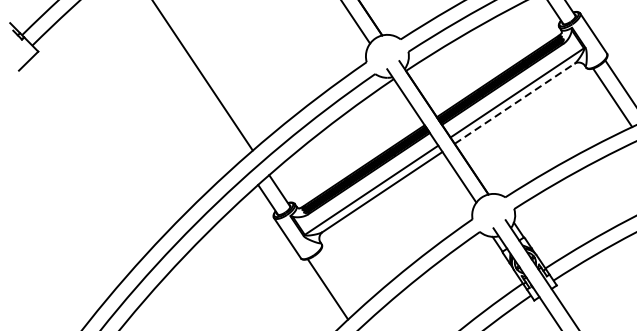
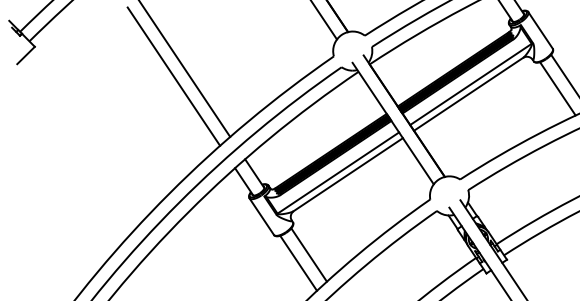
line: (190, 84) -> (173, 76), added
line: (514, 104) -> (468, 94), dashed -> solid
line: (338, 279) -> (308, 254), added

